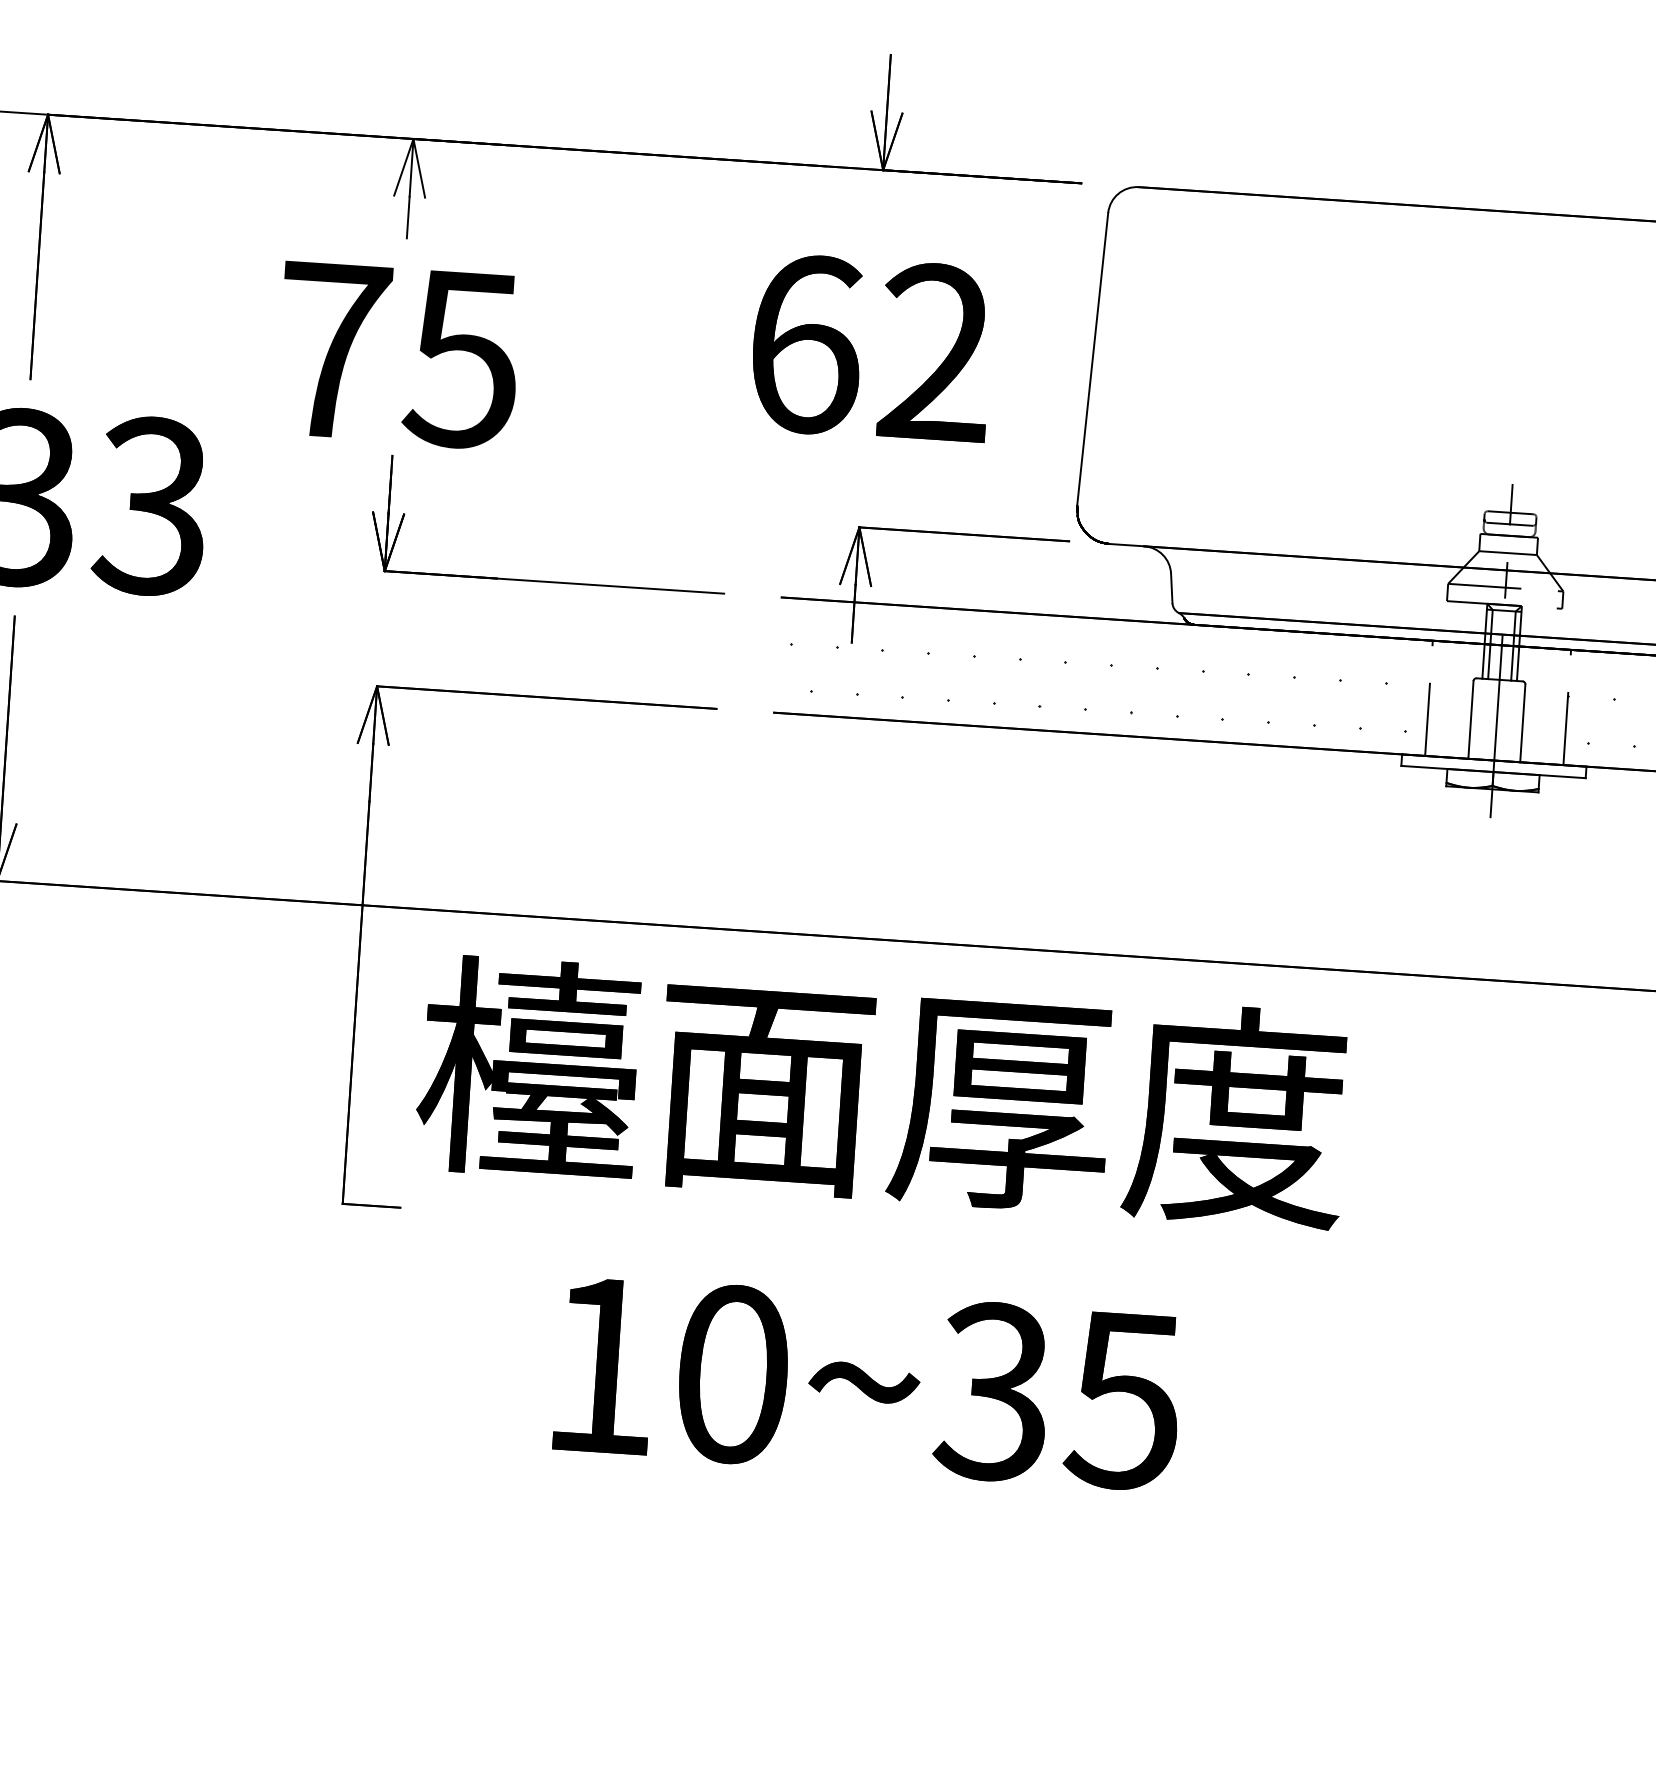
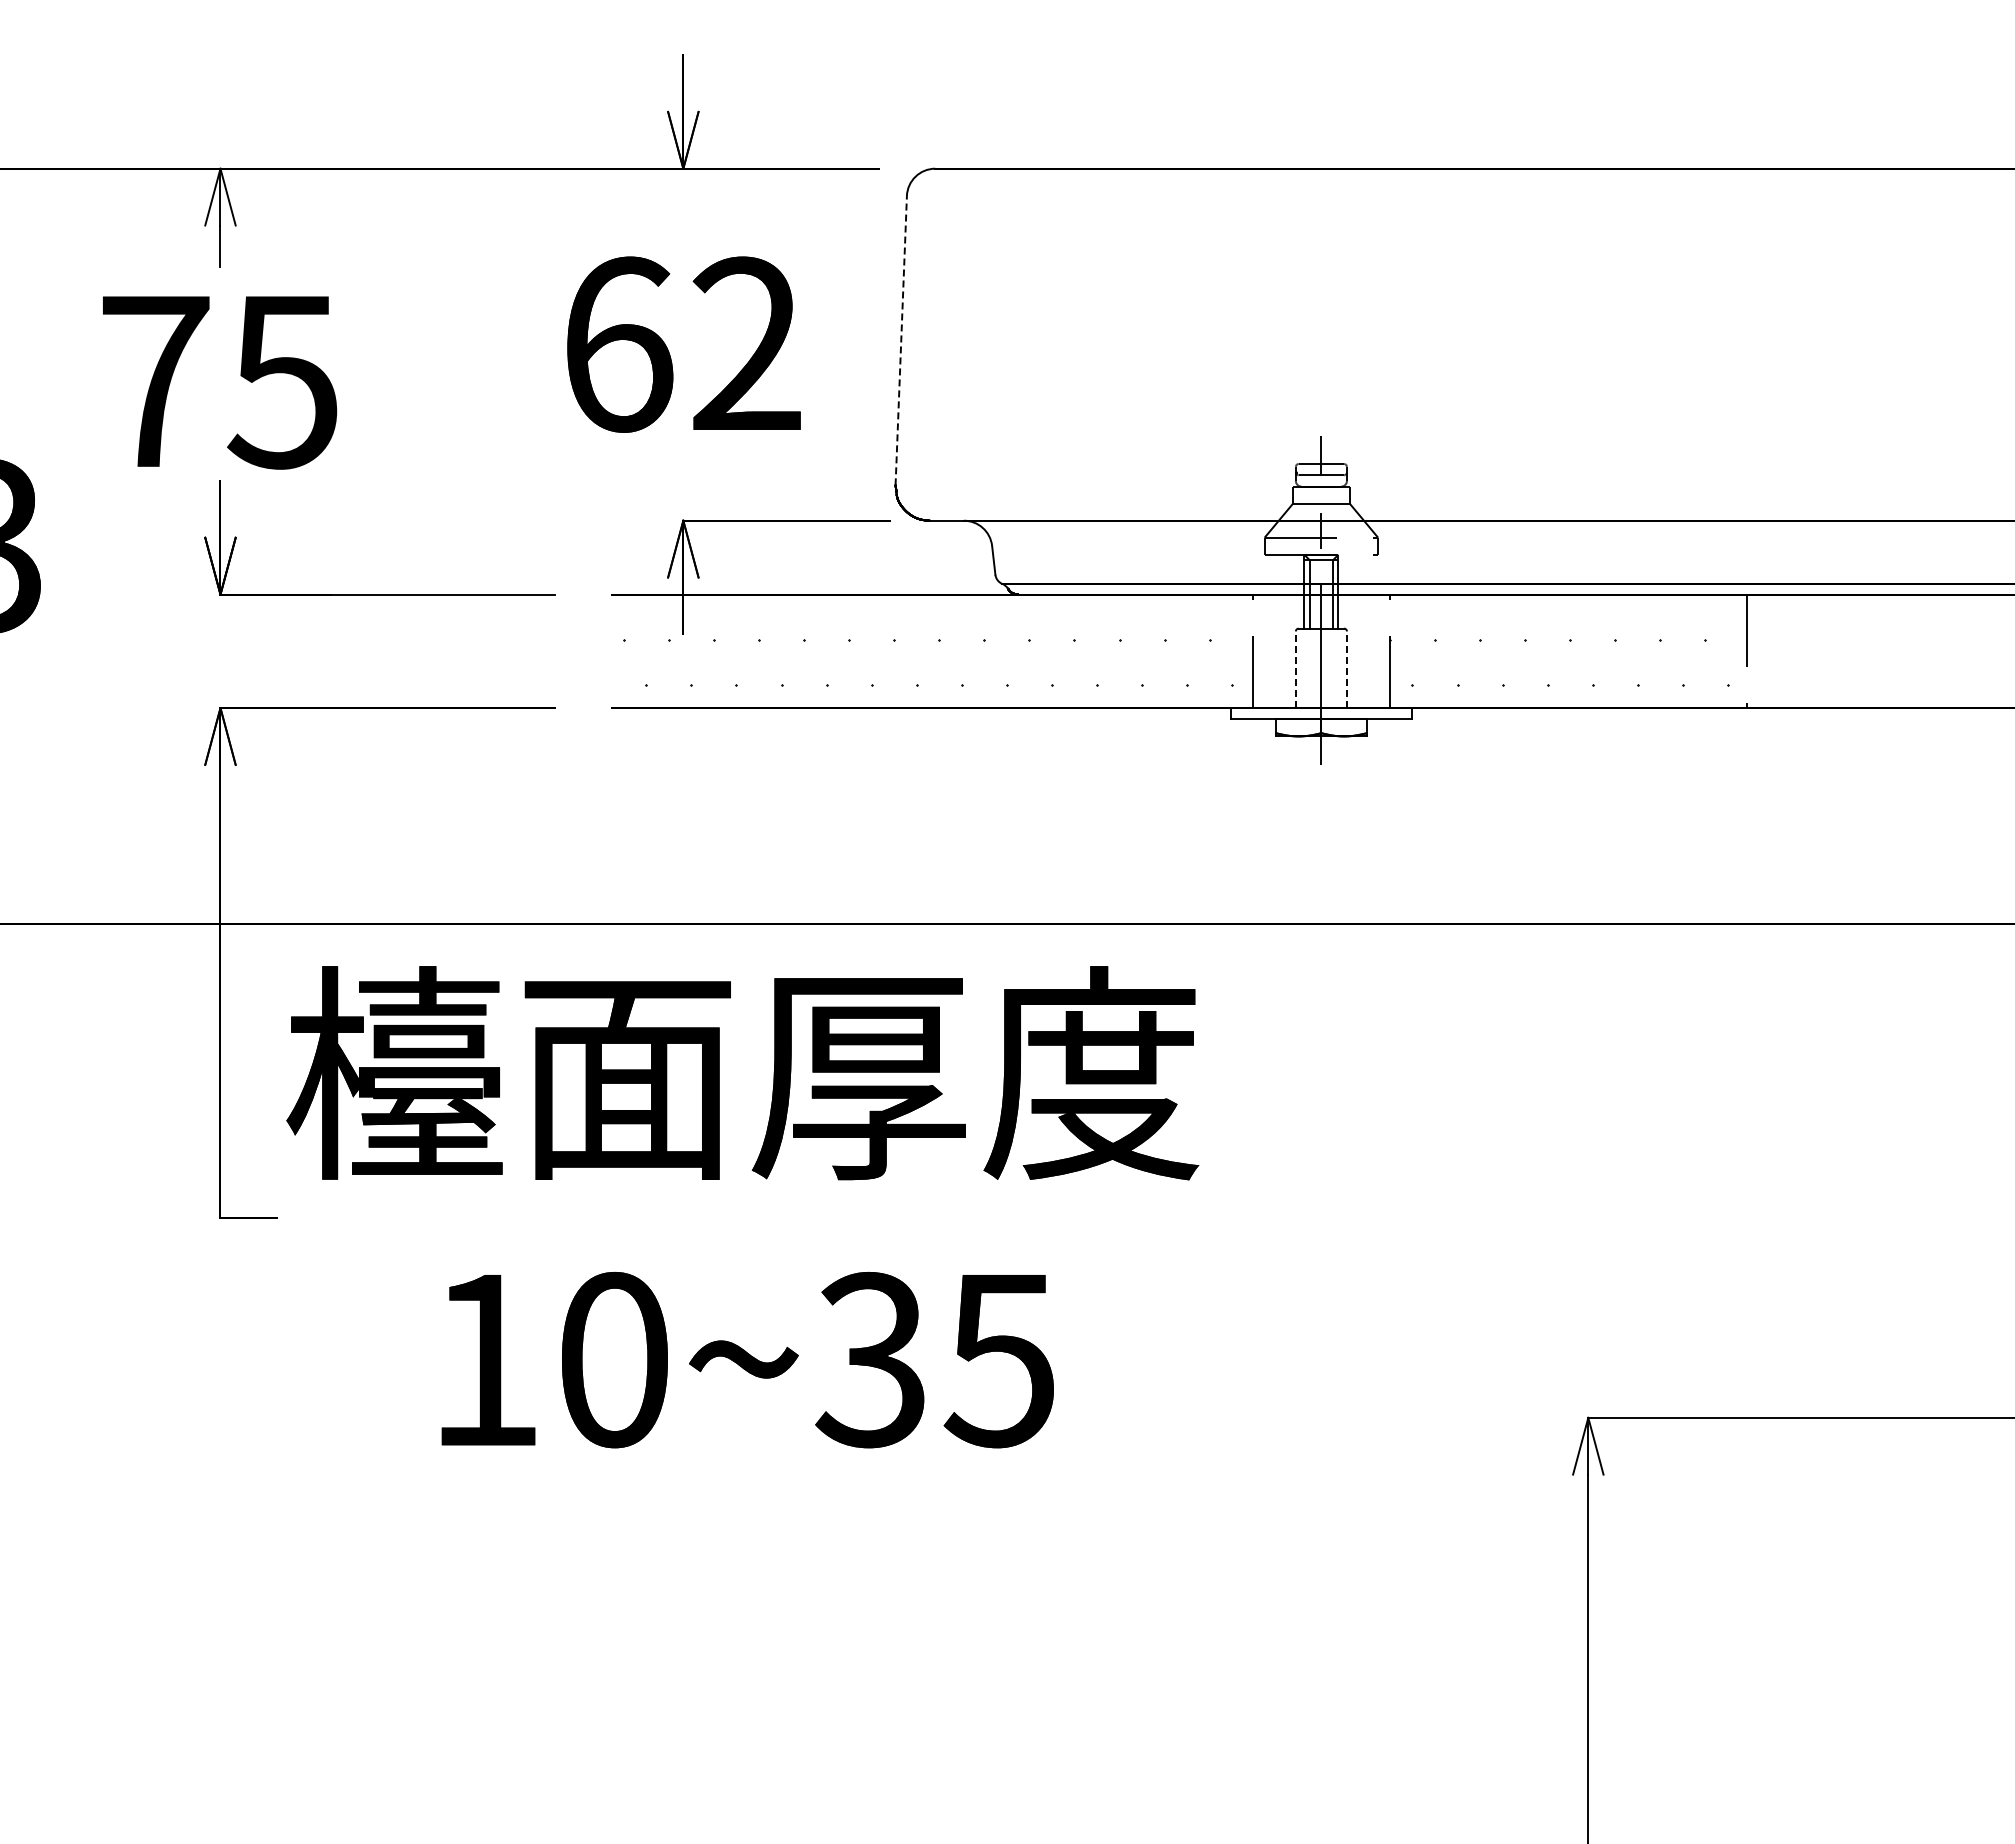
line: (1092, 359) -> (901, 340), solid -> dashed
line: (1470, 719) -> (1295, 669), solid -> dashed
line: (1522, 723) -> (1346, 669), solid -> dashed

